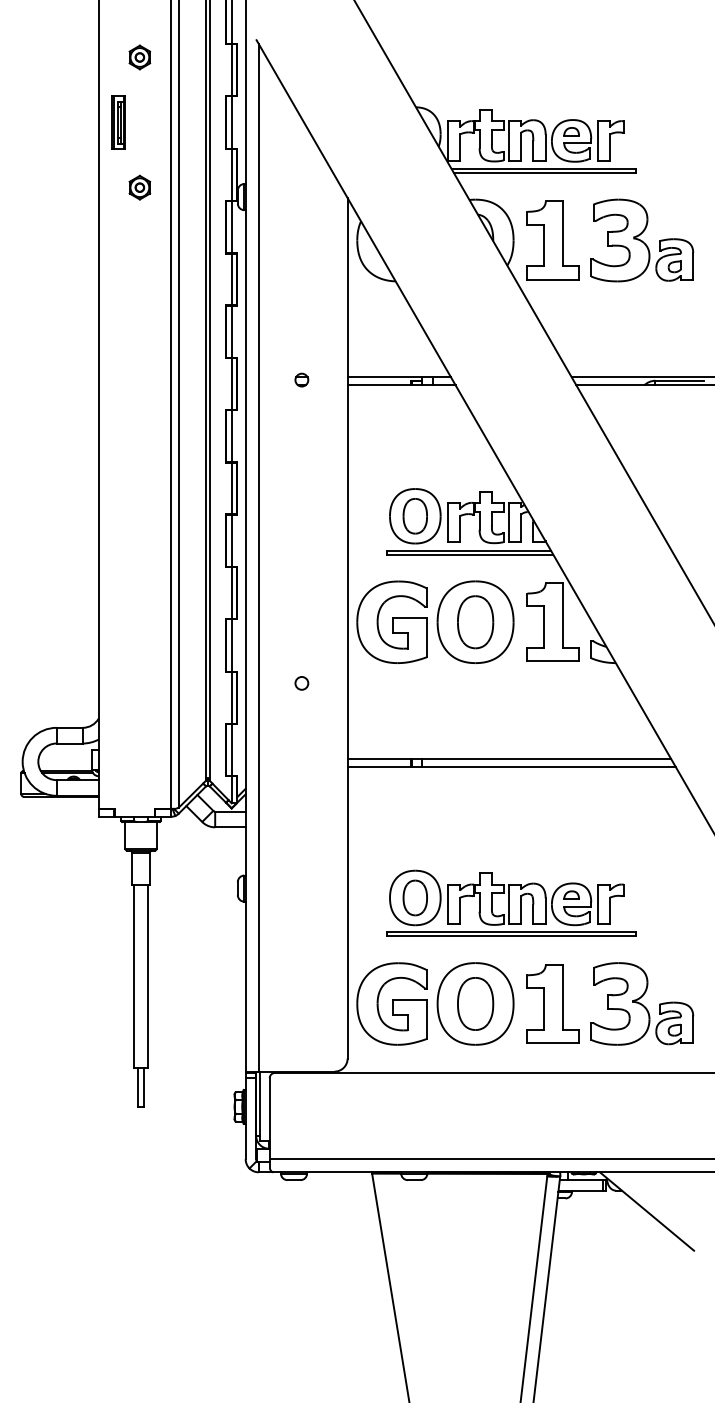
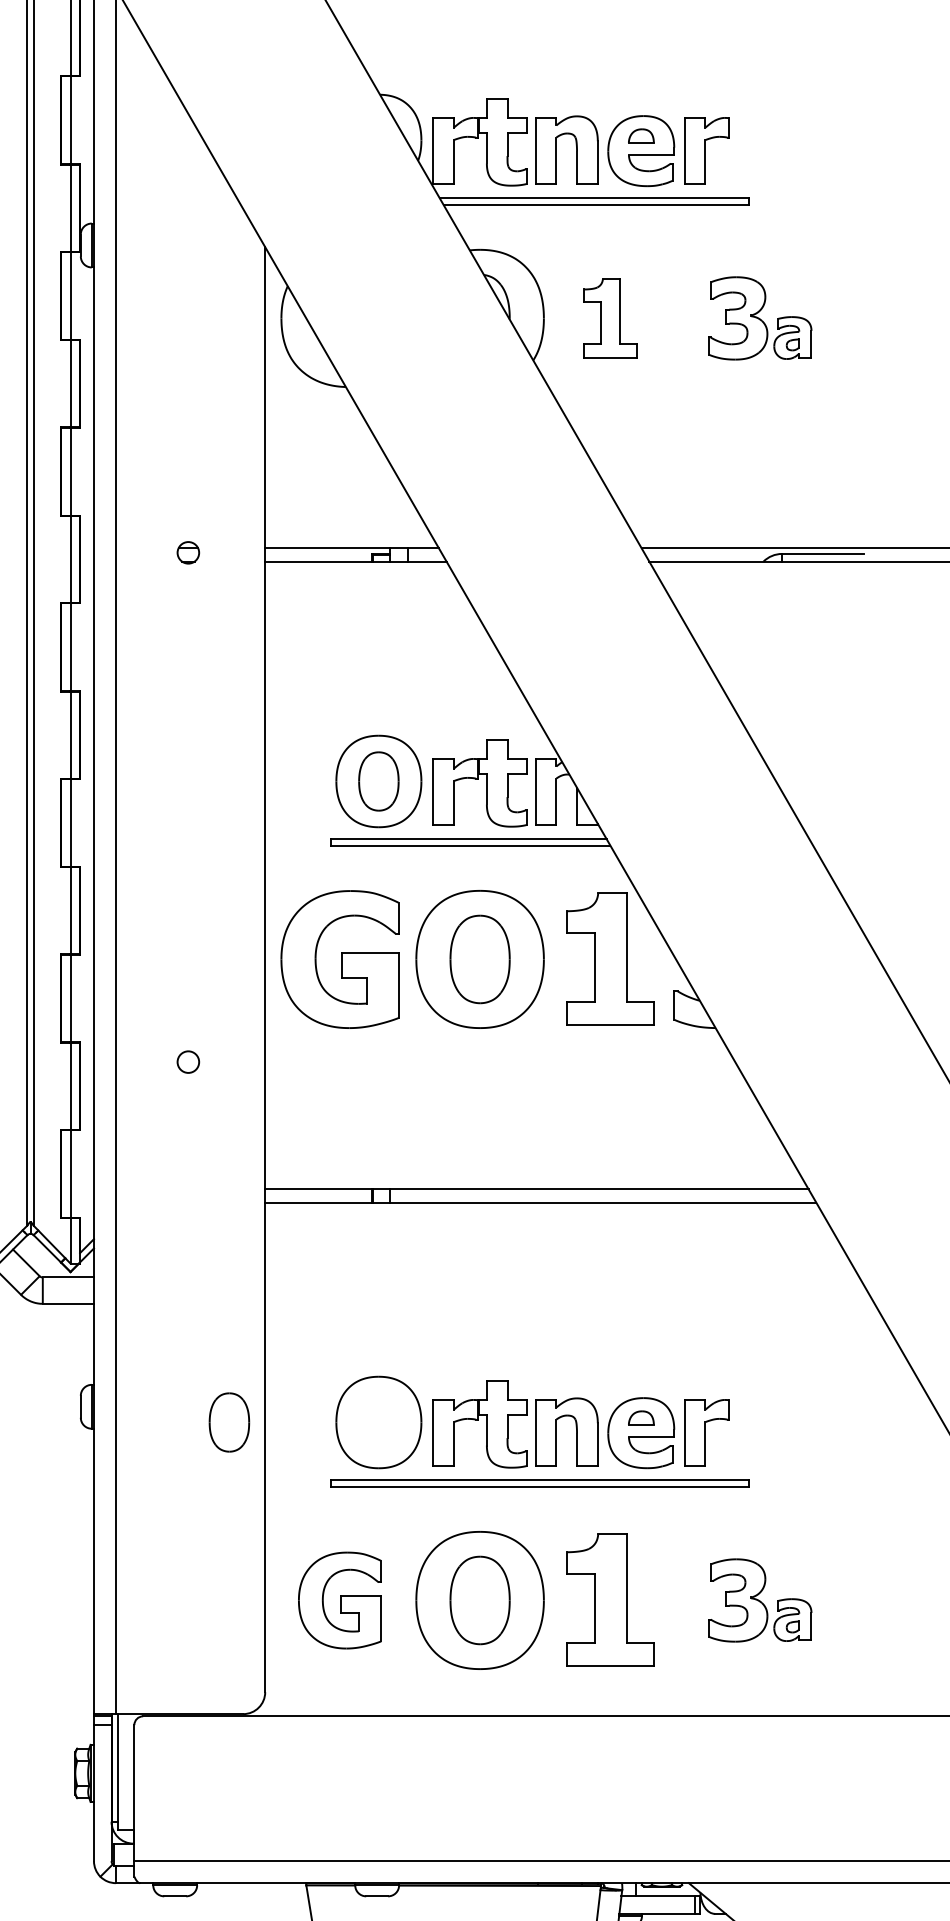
part: (552, 240) -> (609, 318), size x0.6
part: (642, 240) -> (760, 318), size x0.6
part: (414, 897) -> (228, 1421), moved
part: (391, 1003) -> (338, 1599), size x0.7
part: (642, 1003) -> (760, 1599), size x0.6

